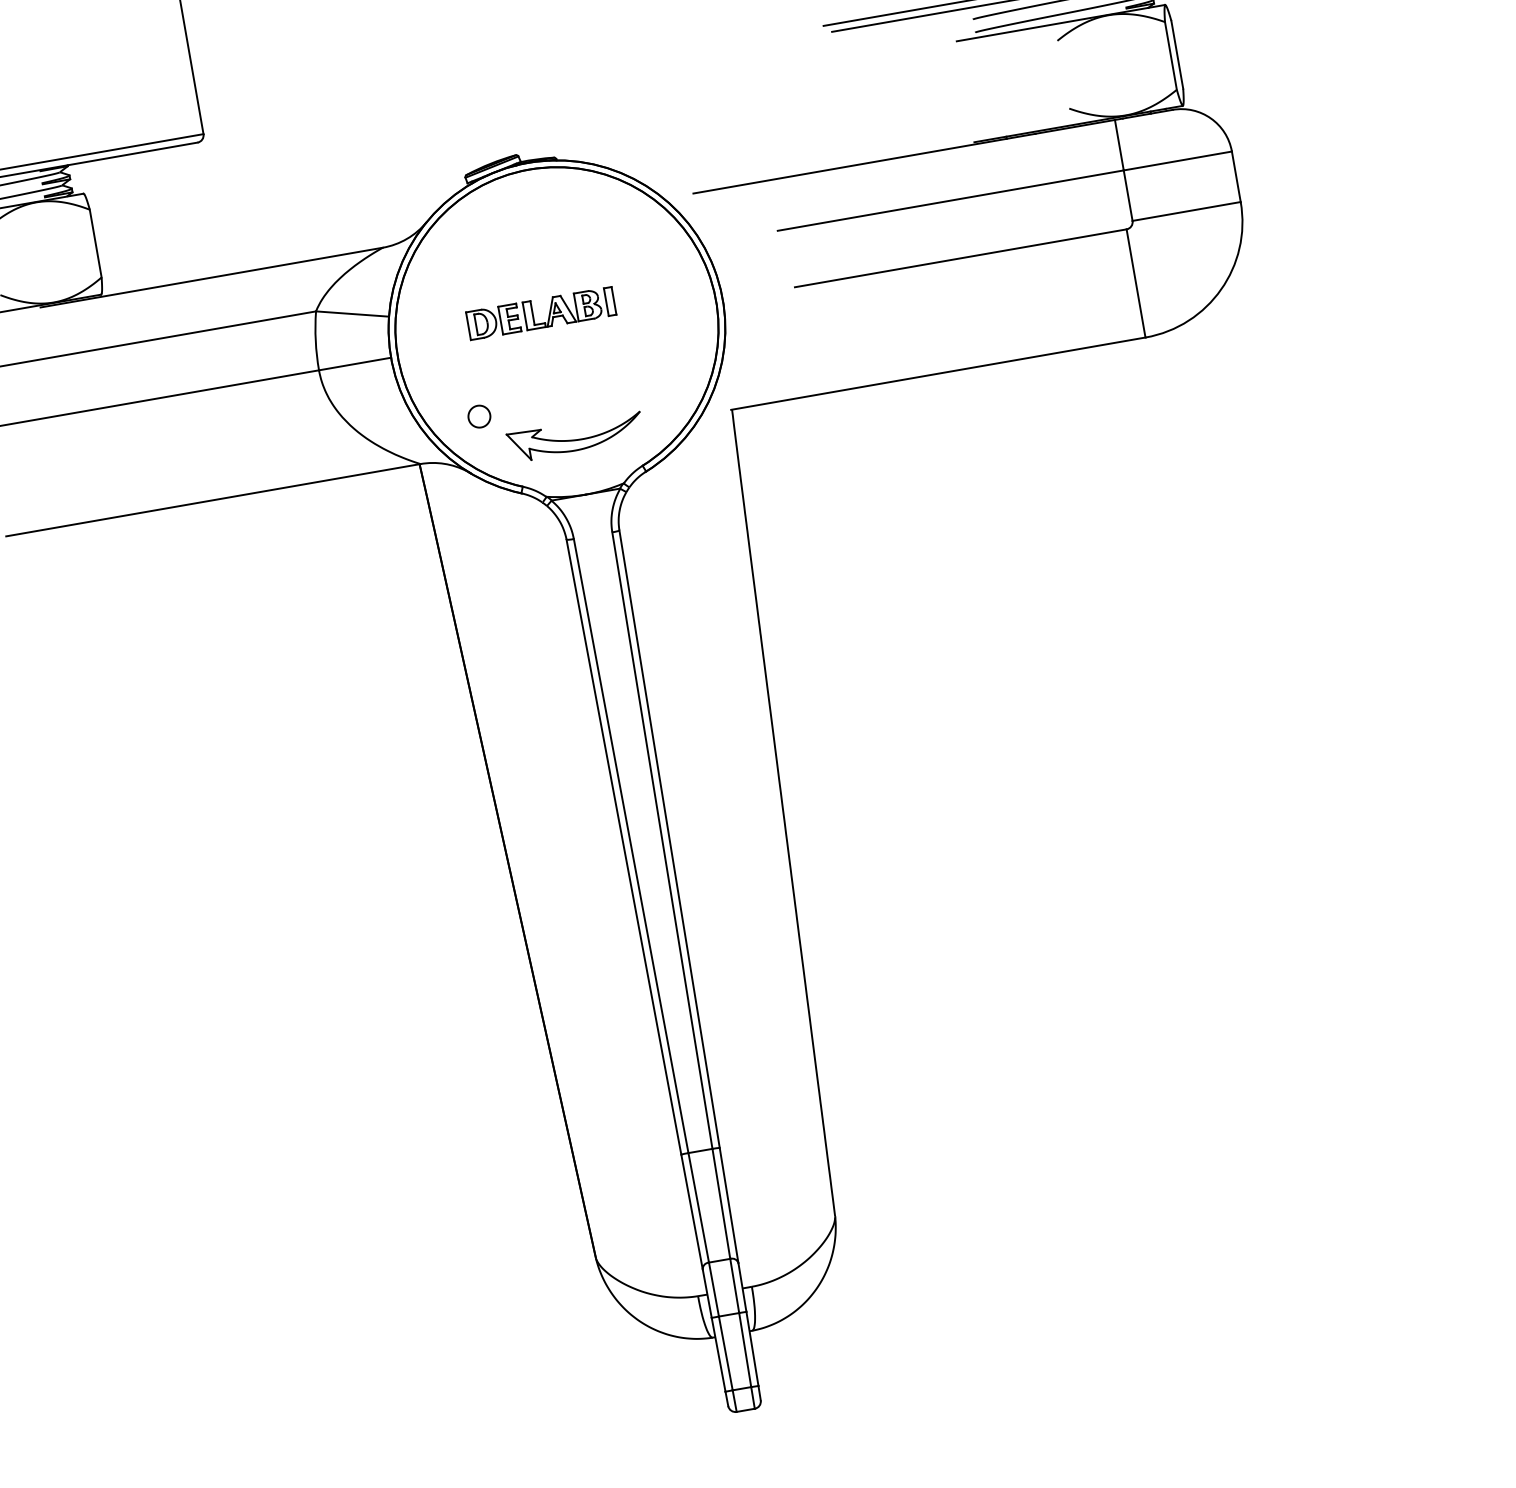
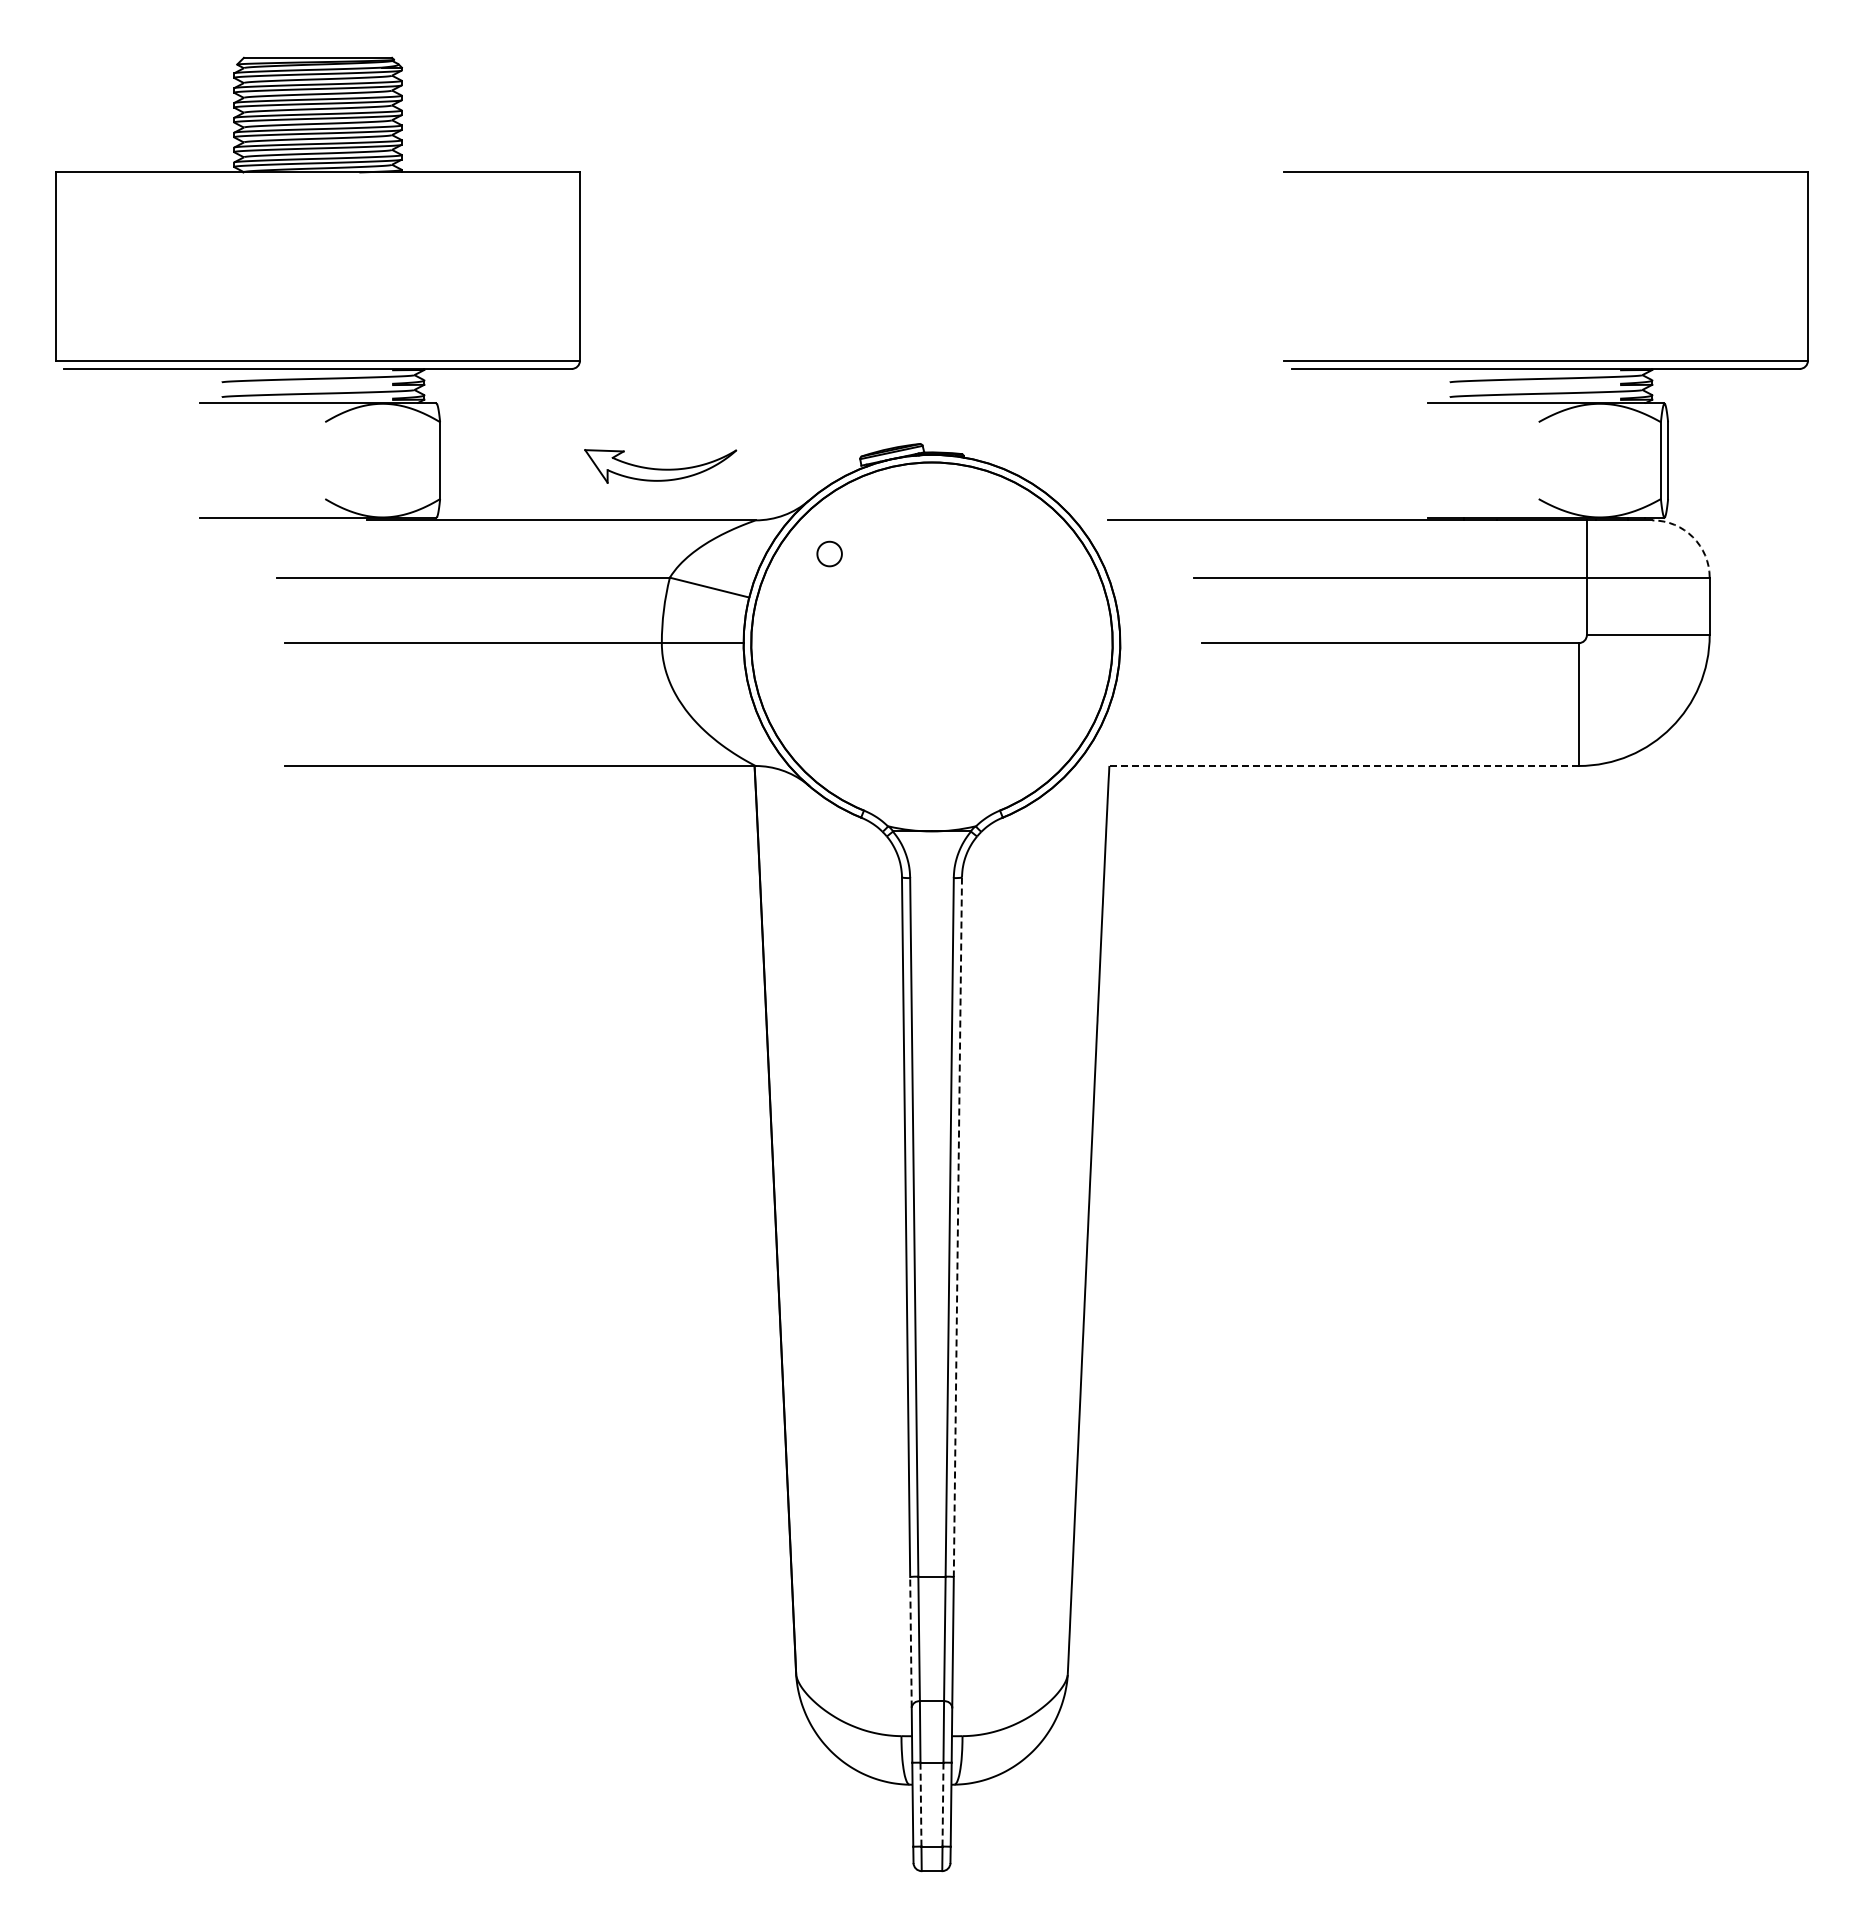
arc: (1210, 118) -> (1692, 537), solid -> dashed
part: (548, 315) -> (925, 626), removed
line: (938, 373) -> (1343, 765), solid -> dashed
part: (479, 416) -> (829, 553), moved
part: (575, 437) -> (660, 466), moved
line: (669, 839) -> (957, 1227), solid -> dashed
line: (691, 1211) -> (910, 1641), solid -> dashed
line: (745, 1349) -> (943, 1804), solid -> dashed
line: (725, 1353) -> (920, 1804), solid -> dashed

